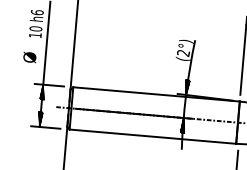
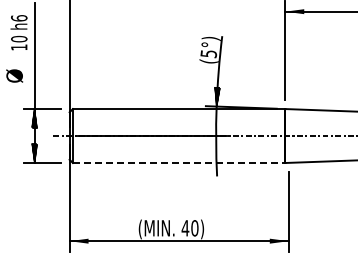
text: (183, 53) -> (208, 54), (2°) -> (5°)
hatch: (182, 125) -> (215, 145), removed
line: (153, 137) -> (179, 163), solid -> dashed

